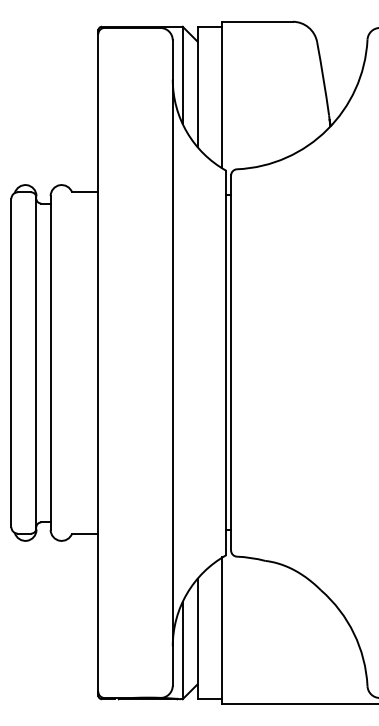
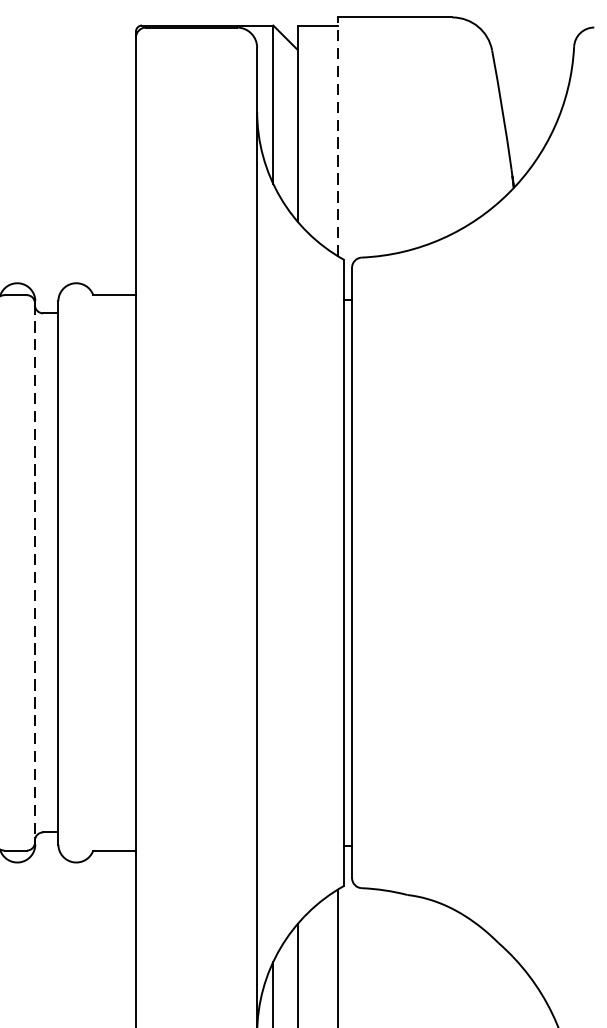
line: (222, 94) -> (338, 135), solid -> dashed
line: (36, 362) -> (35, 572), solid -> dashed

